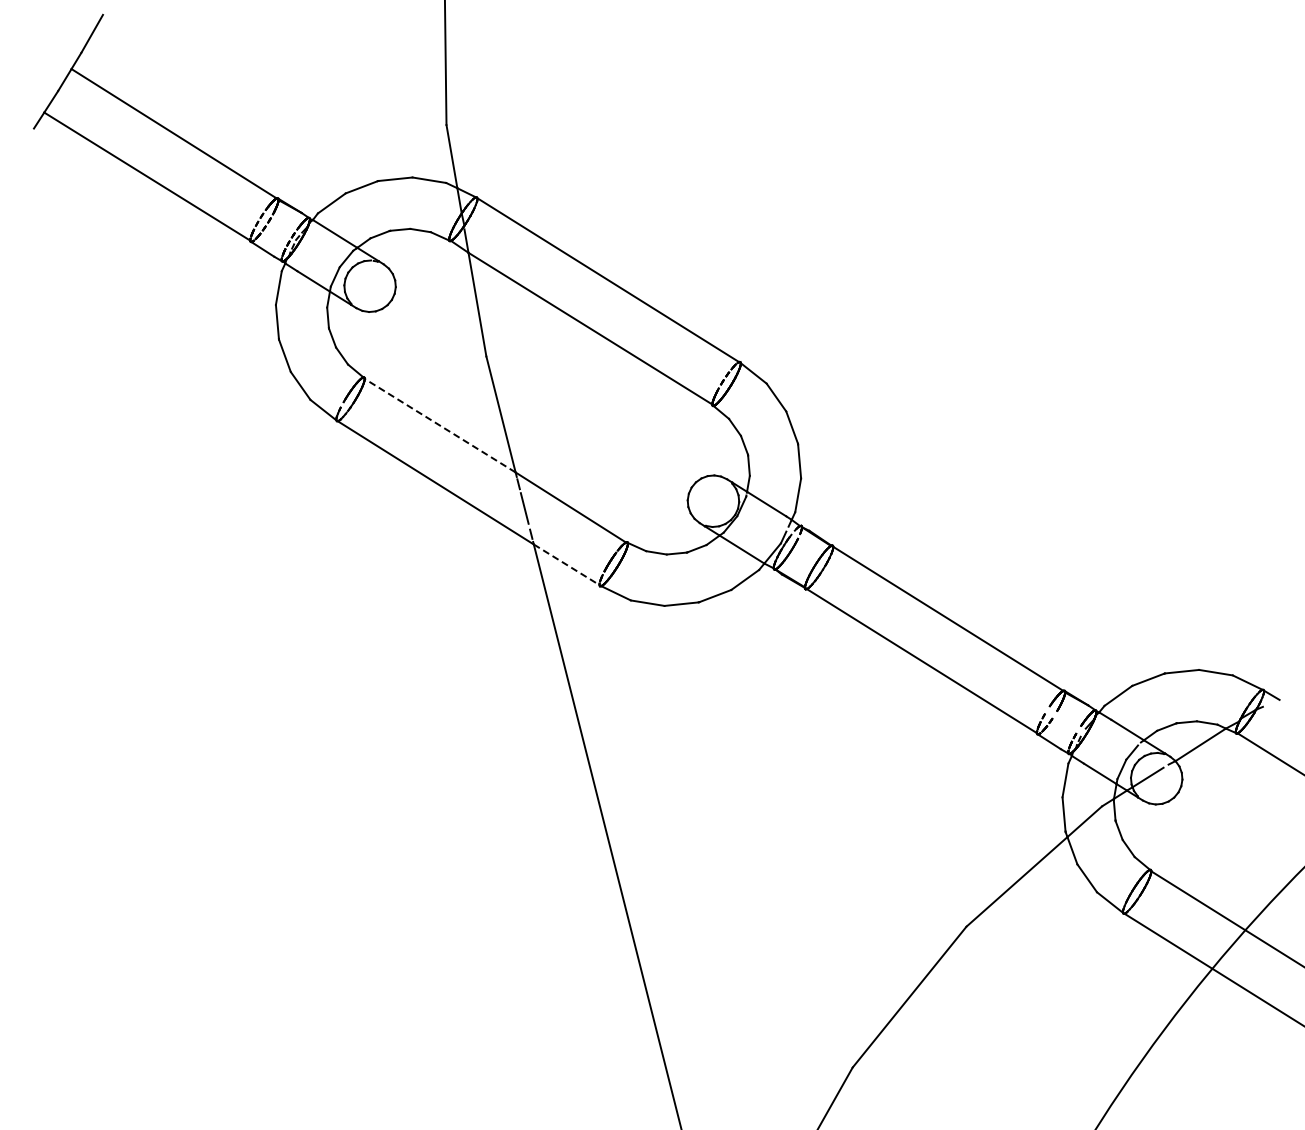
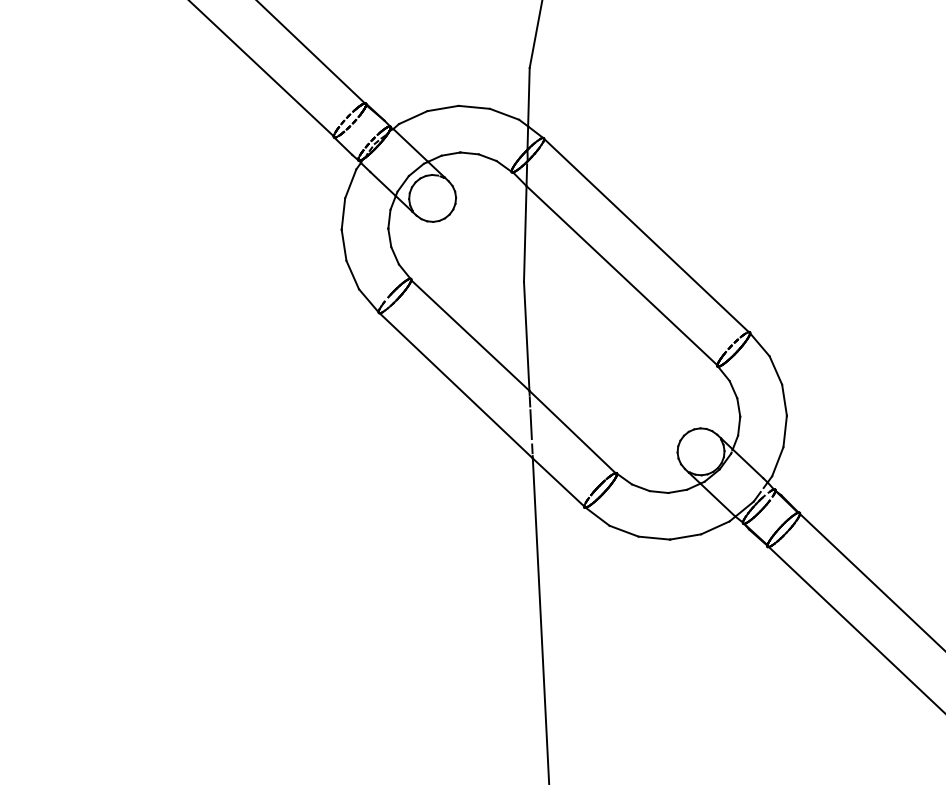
line: (440, 425) -> (470, 335), dashed -> solid
line: (566, 564) -> (558, 482), dashed -> solid

